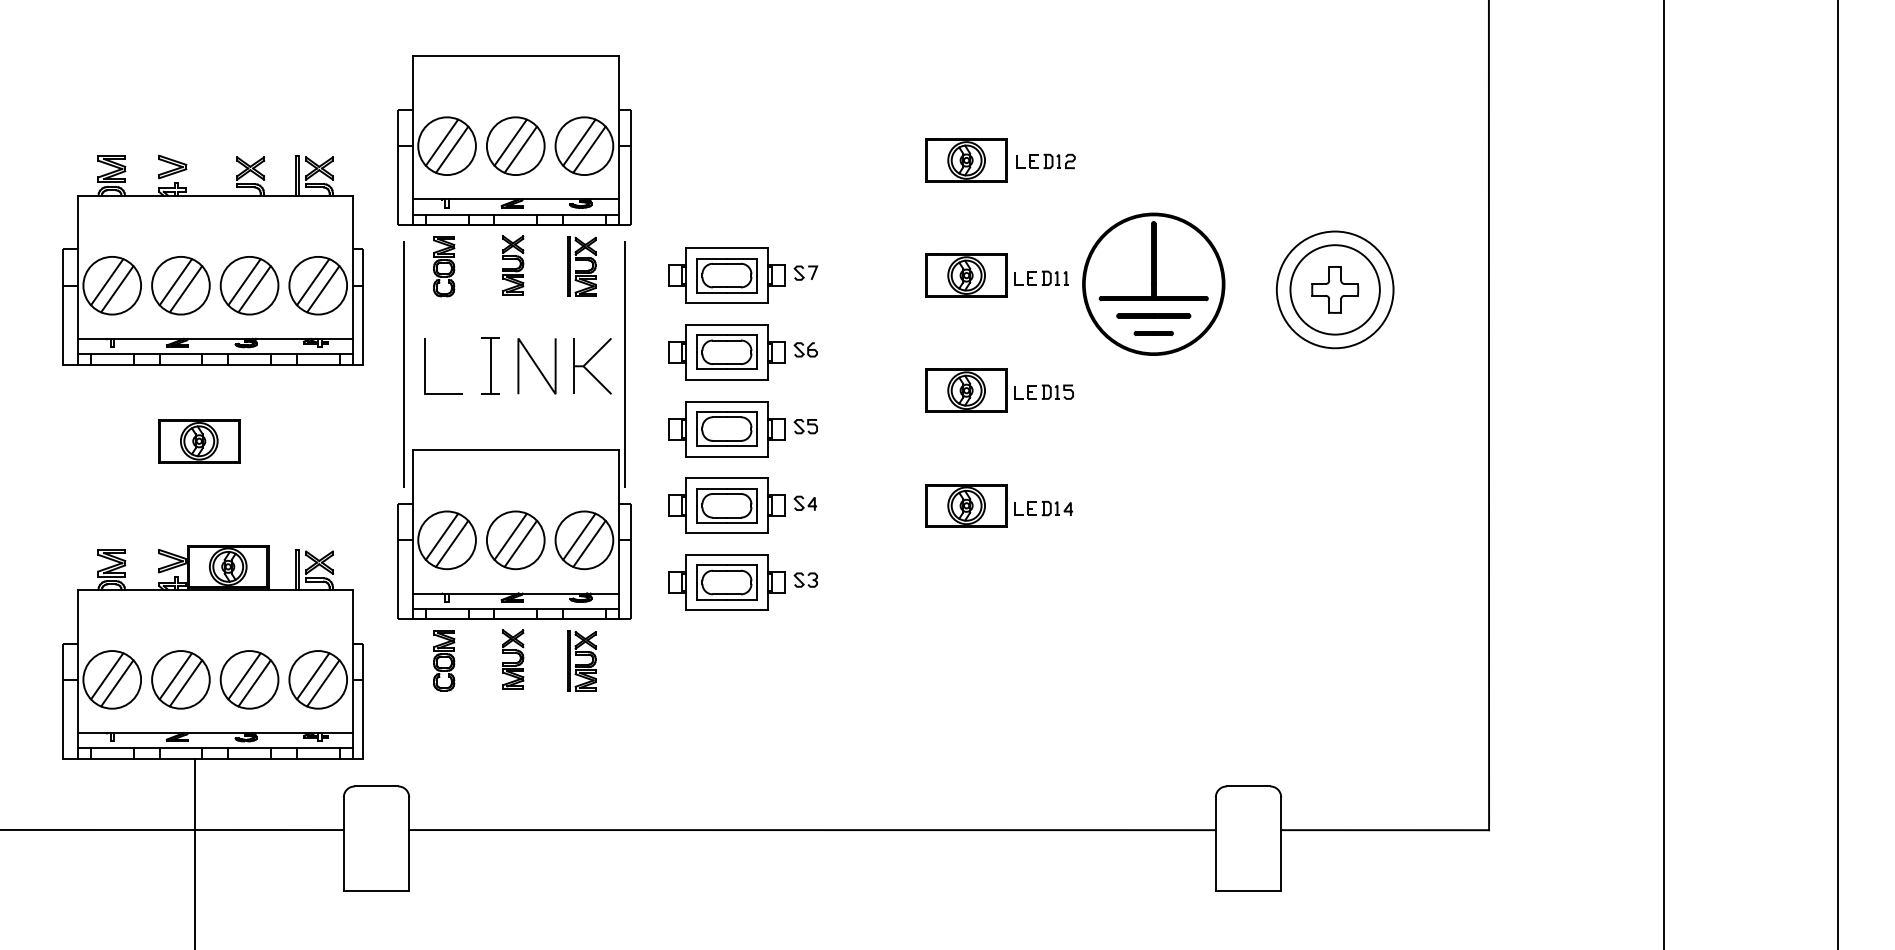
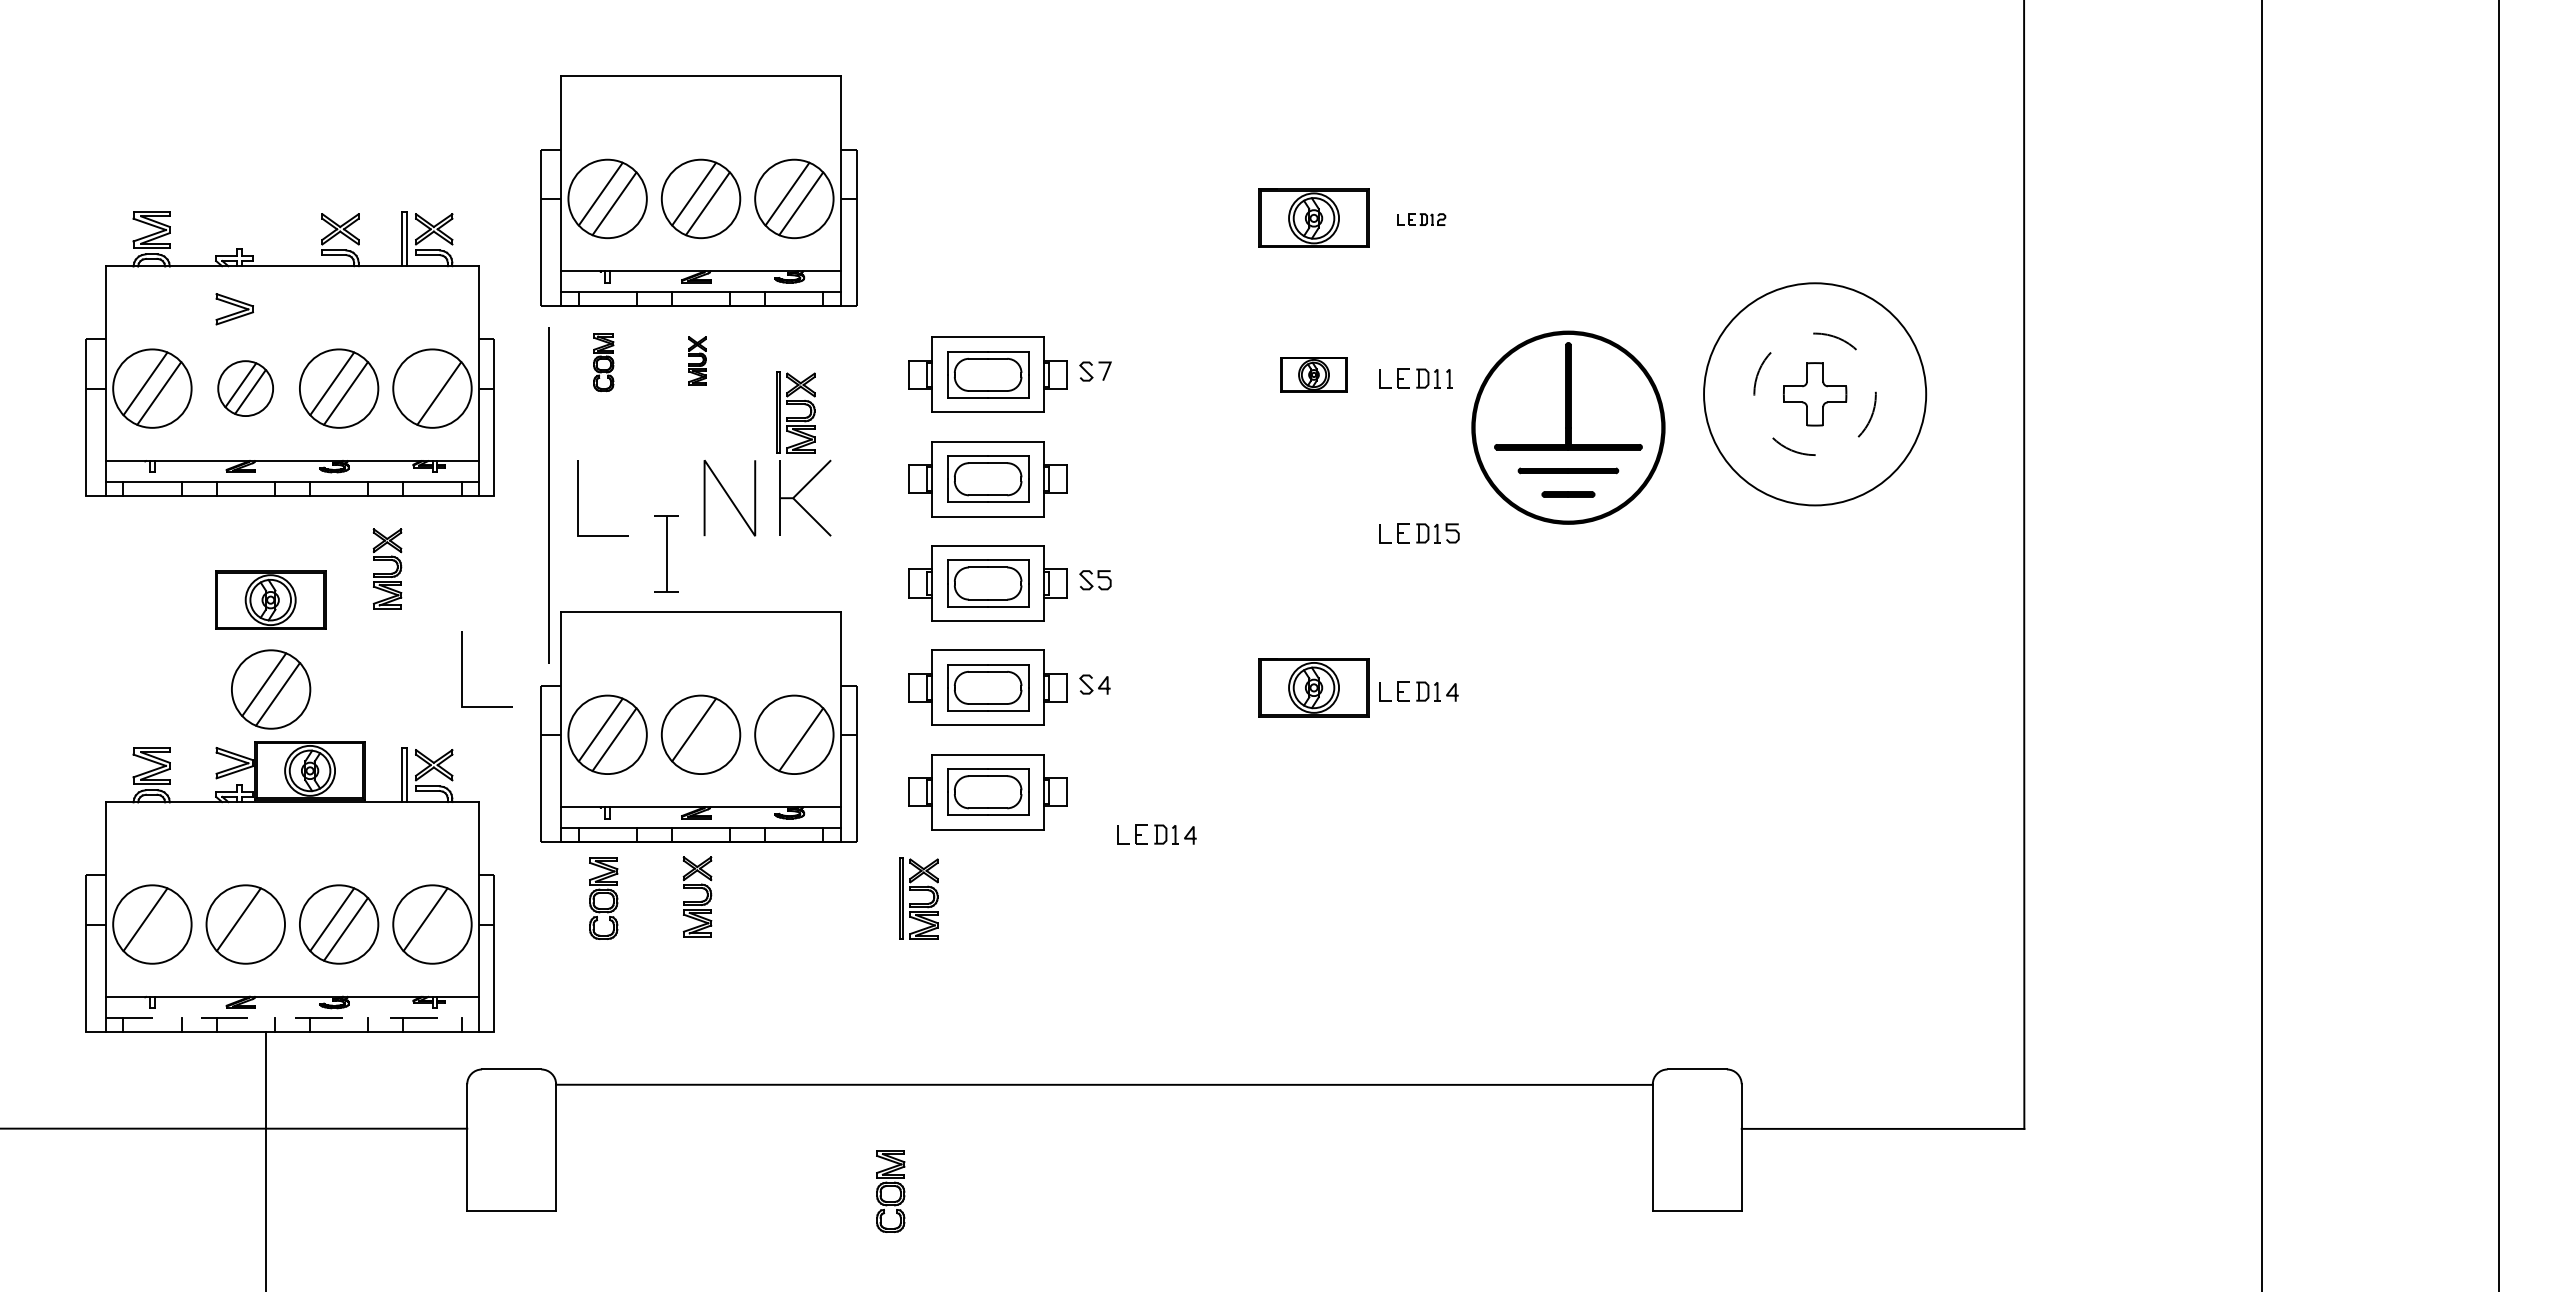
part: (1045, 161) -> (1421, 219), size x0.6
part: (172, 167) -> (234, 309), moved
part: (513, 265) -> (697, 360), size x0.6
part: (444, 266) -> (603, 362), size x0.7
part: (581, 266) -> (795, 412), moved
part: (966, 275) -> (1313, 374), size x0.6
line: (313, 281) -> (425, 383), removed
part: (1153, 284) -> (1568, 427), moved
part: (180, 285) -> (245, 388), size x0.7
circle: (1334, 290) -> (1814, 394), size x1.4
circle: (1334, 290) -> (1814, 394), solid -> dashed
part: (805, 349) -> (1095, 475), removed
line: (624, 364) -> (849, 495), removed
part: (490, 365) -> (666, 553), moved
part: (966, 390) -> (1313, 530), removed
part: (285, 417) -> (387, 568), added
line: (340, 492) -> (462, 669), added
part: (199, 506) -> (271, 689), added
line: (579, 536) -> (787, 729), removed
line: (520, 543) -> (707, 739), removed
part: (805, 579) -> (1095, 788), removed
part: (850, 613) -> (1156, 834), added
part: (581, 660) -> (918, 898), moved
line: (117, 682) -> (159, 928), removed
line: (185, 682) -> (252, 928), removed
line: (323, 682) -> (439, 928), removed
line: (215, 748) -> (292, 1017), solid -> dashed
line: (812, 829) -> (1104, 1084), moved
part: (655, 876) -> (890, 1191), added

